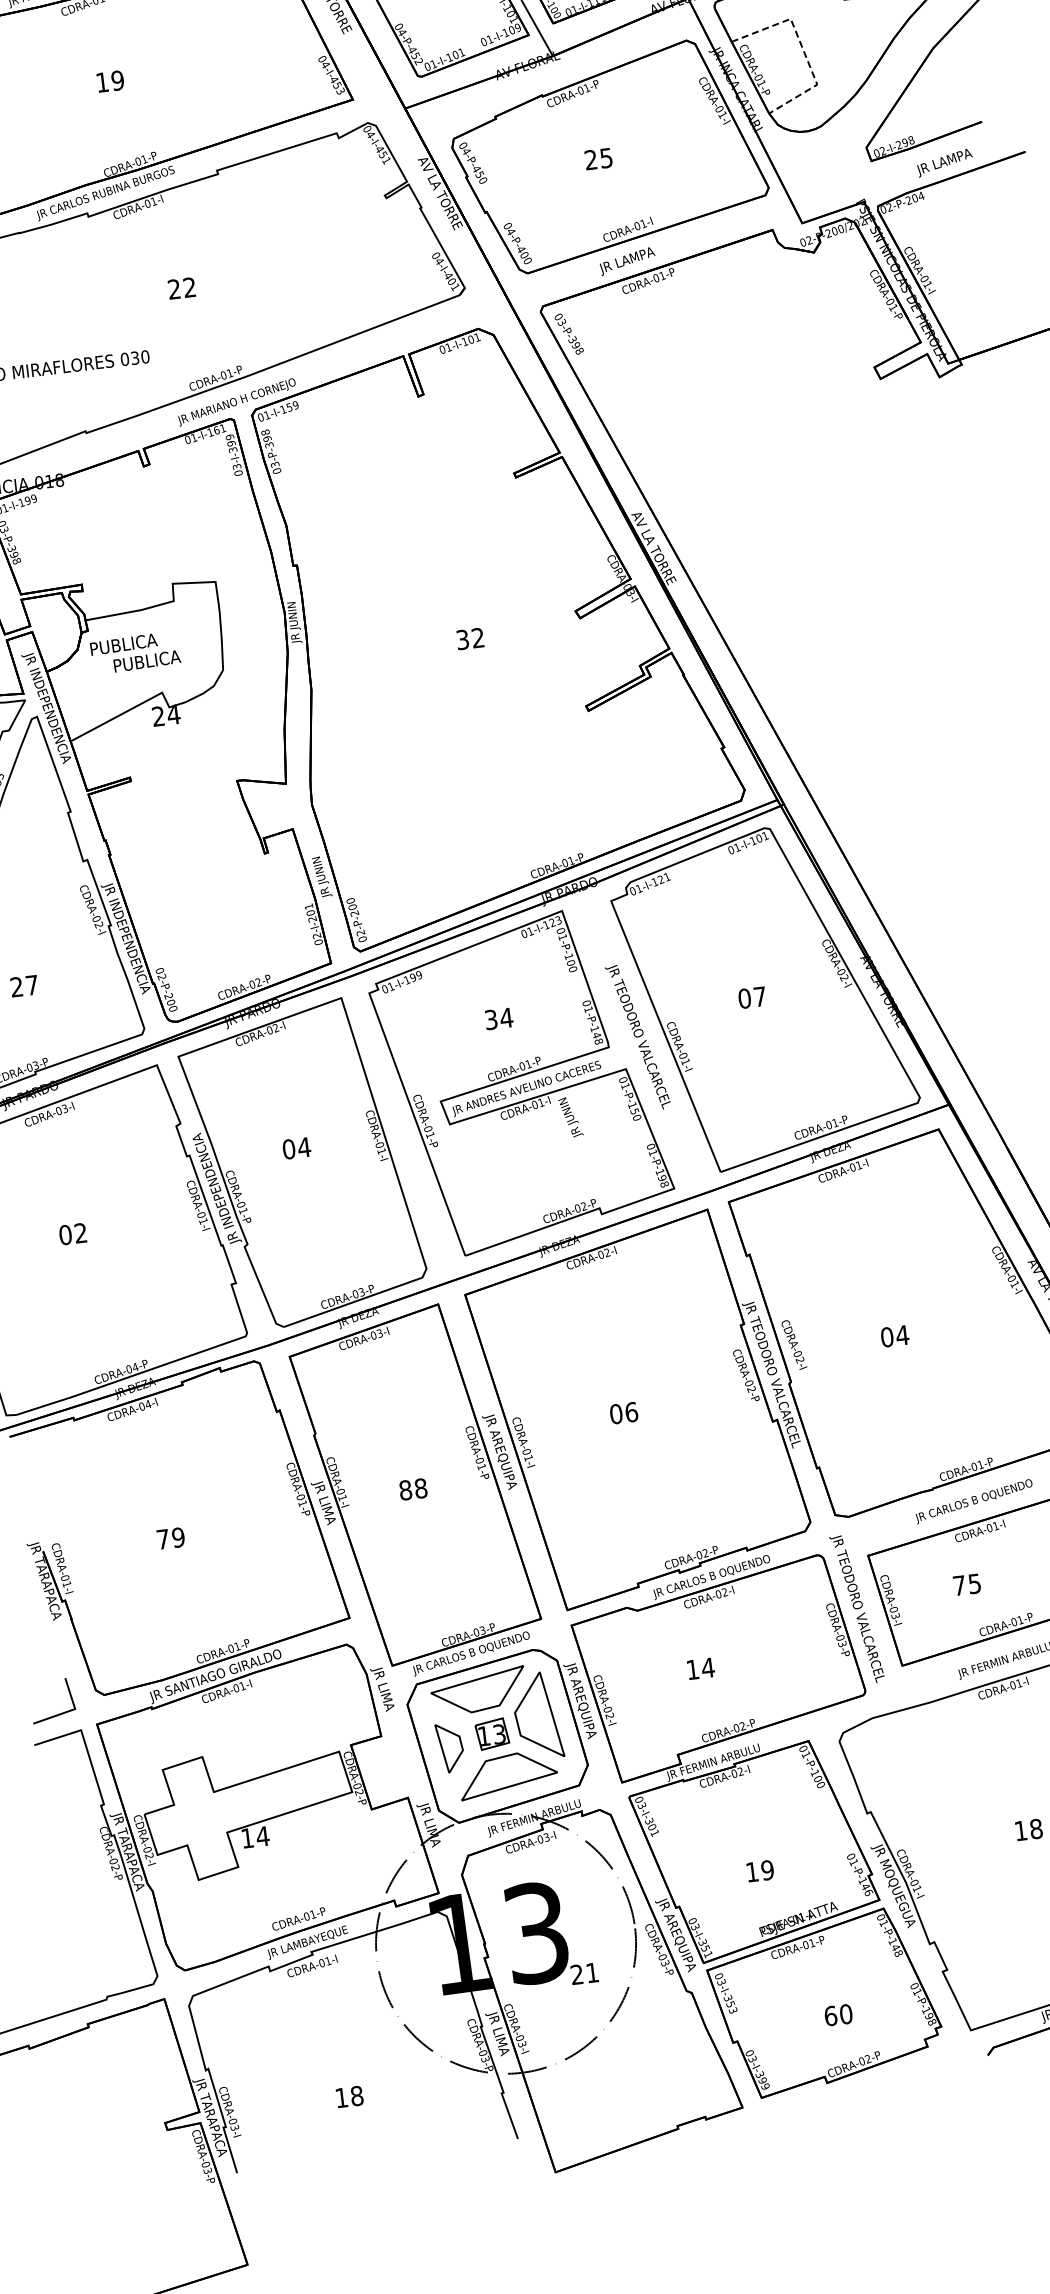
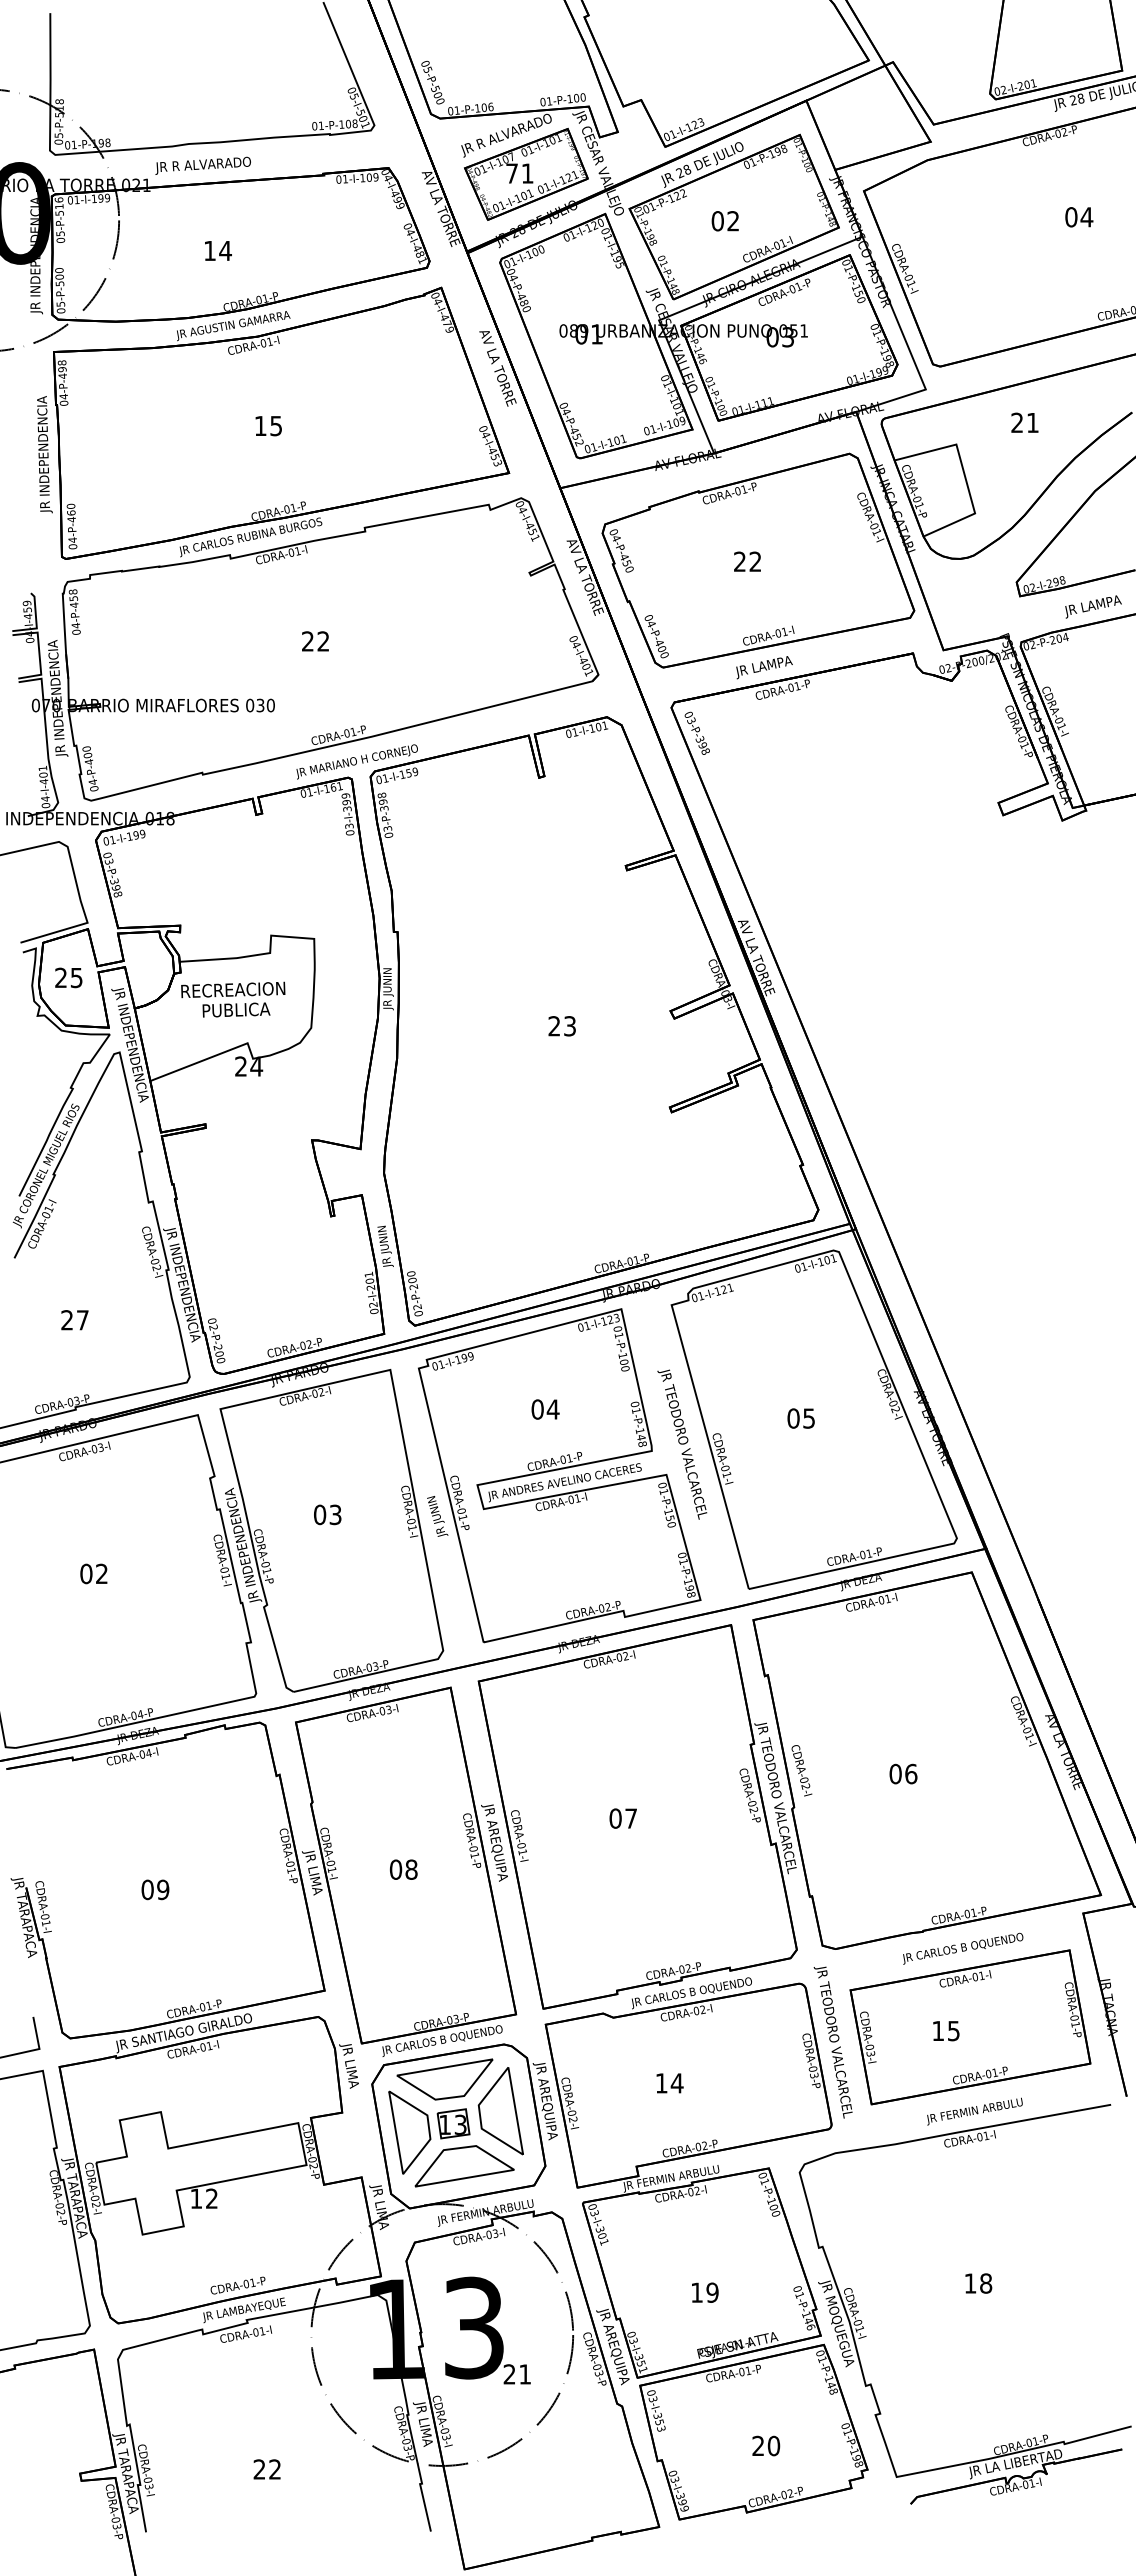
line: (802, 49) -> (964, 476), dashed -> solid
text: (118, 80) -> (276, 425), 19 -> 15
text: (606, 157) -> (755, 561), 25 -> 22
text: (469, 639) -> (561, 1026), 32 -> 23
text: (142, 641) -> (234, 989), PUBLICA -> RECREACION
text: (759, 996) -> (808, 1418), 07 -> 05
text: (491, 1019) -> (537, 1409), 34 -> 04
text: (570, 1117) -> (437, 1516), moved
text: (304, 1147) -> (335, 1514), 04 -> 03
text: (901, 1334) -> (910, 1773), 04 -> 06
text: (631, 1412) -> (631, 1818), 06 -> 07
text: (405, 1490) -> (395, 1869), 88 -> 08
text: (162, 1539) -> (147, 1889), 79 -> 09
text: (958, 1585) -> (937, 2030), 75 -> 15
part: (449, 1747) -> (409, 2132), size x1.67
text: (262, 1836) -> (211, 2198), 14 -> 12
text: (830, 2015) -> (758, 2445), 60 -> 20
text: (349, 2096) -> (267, 2469), 18 -> 22

